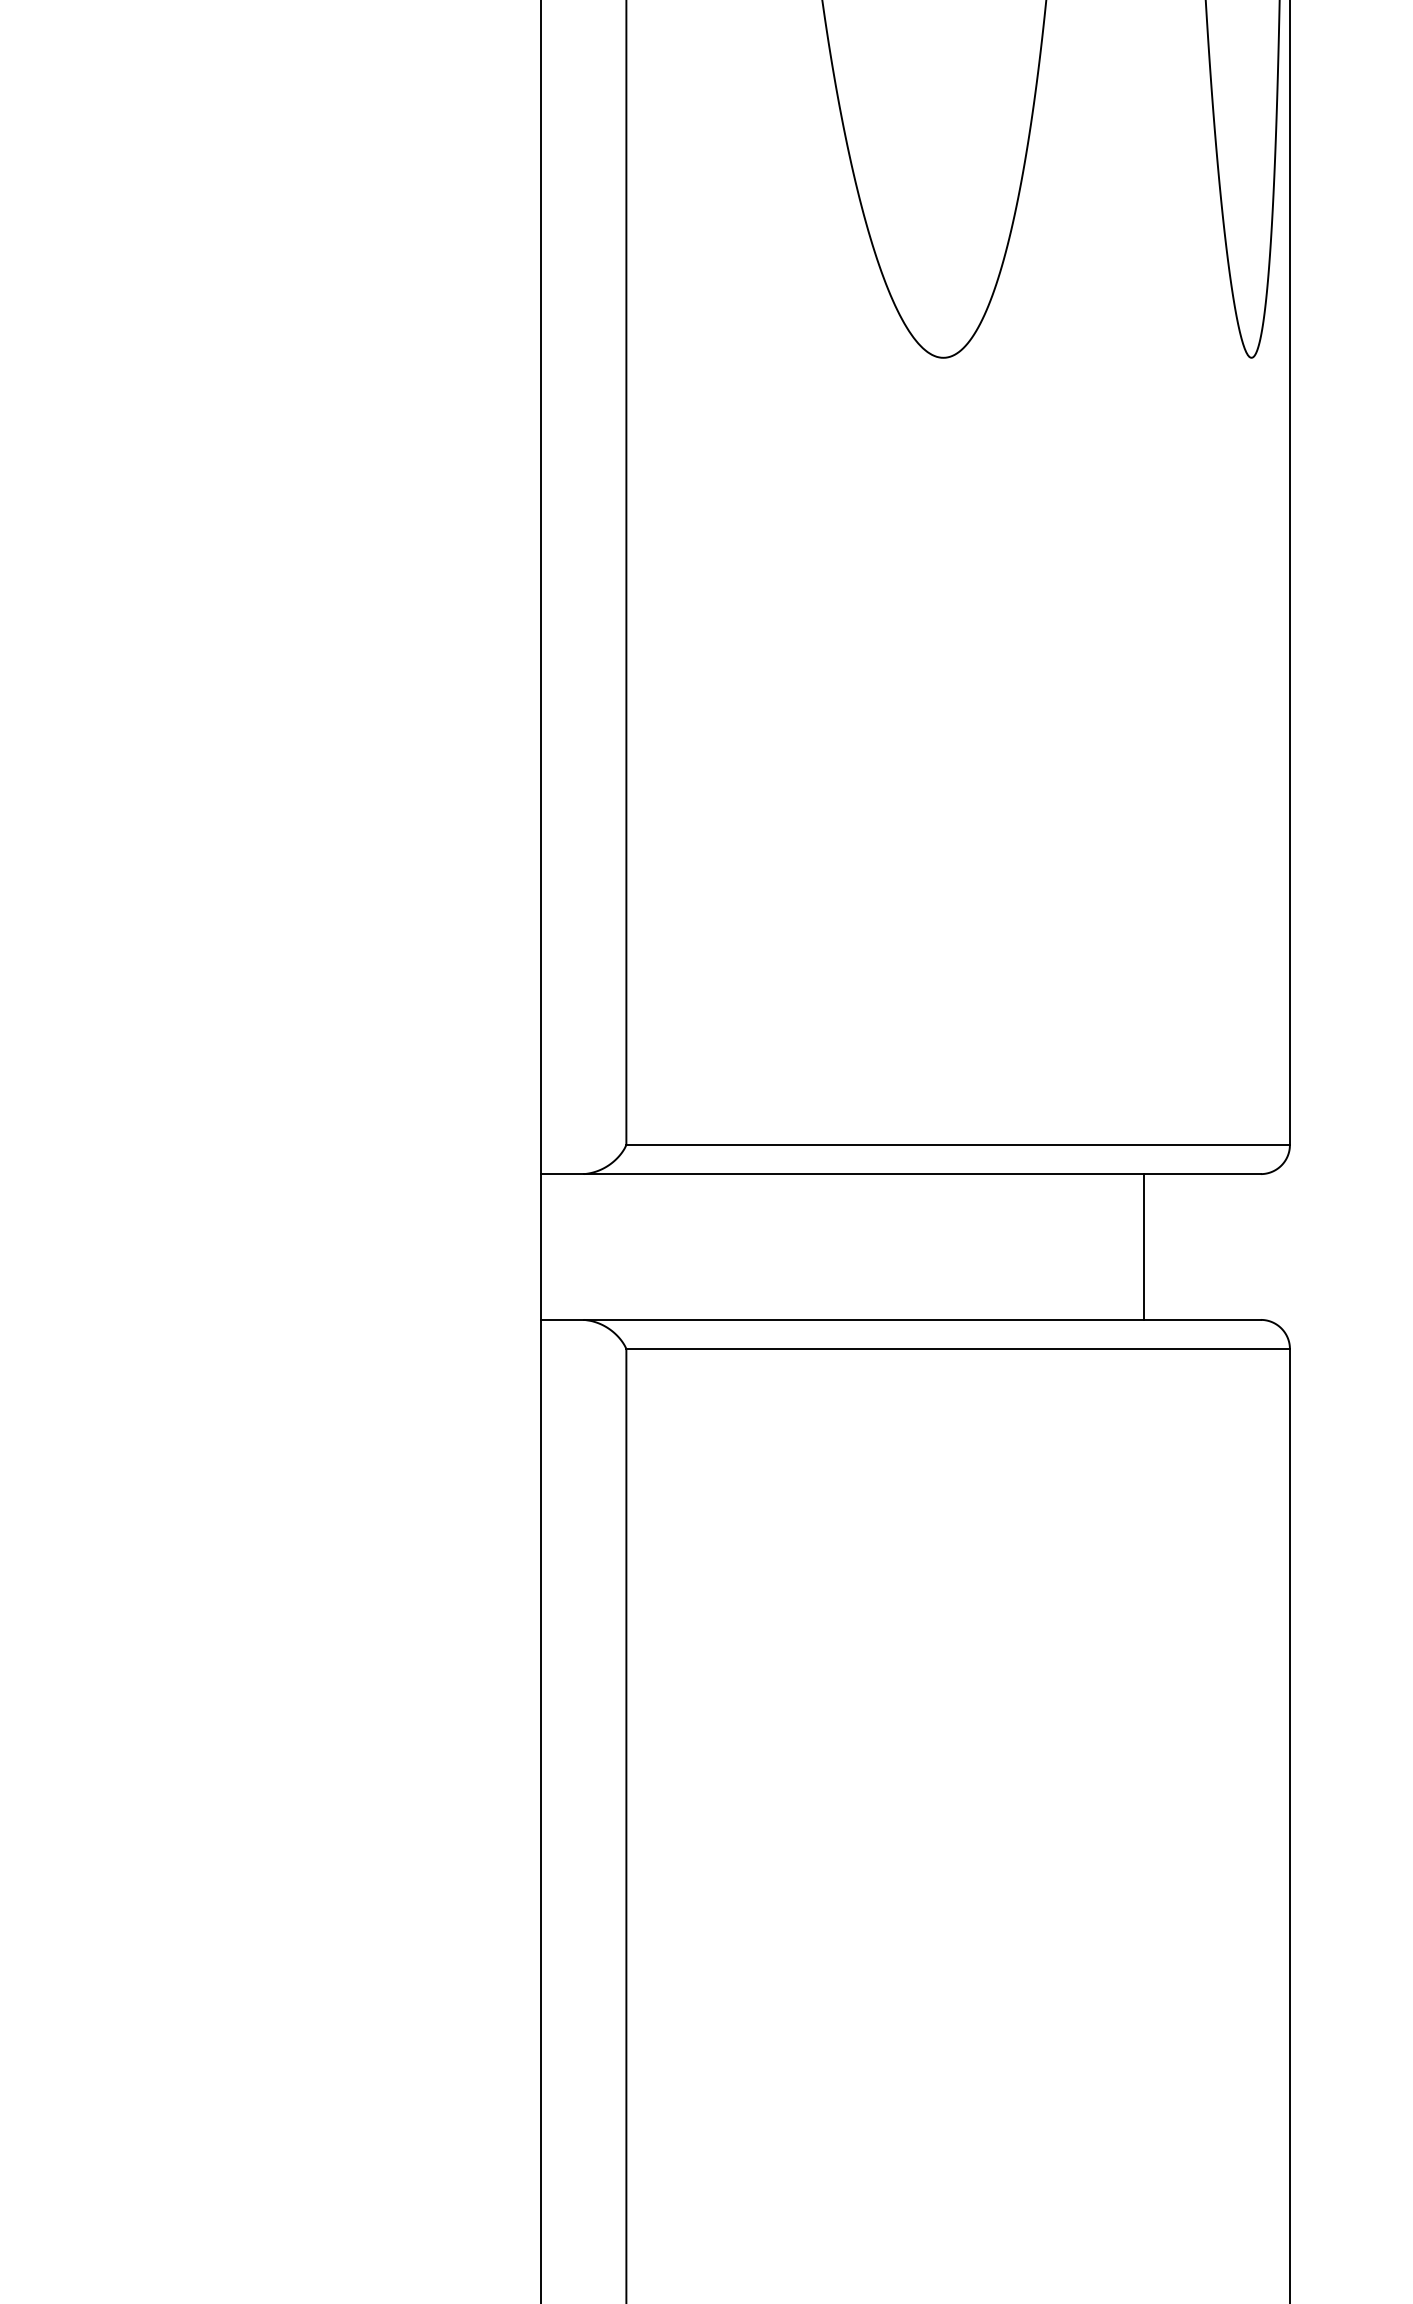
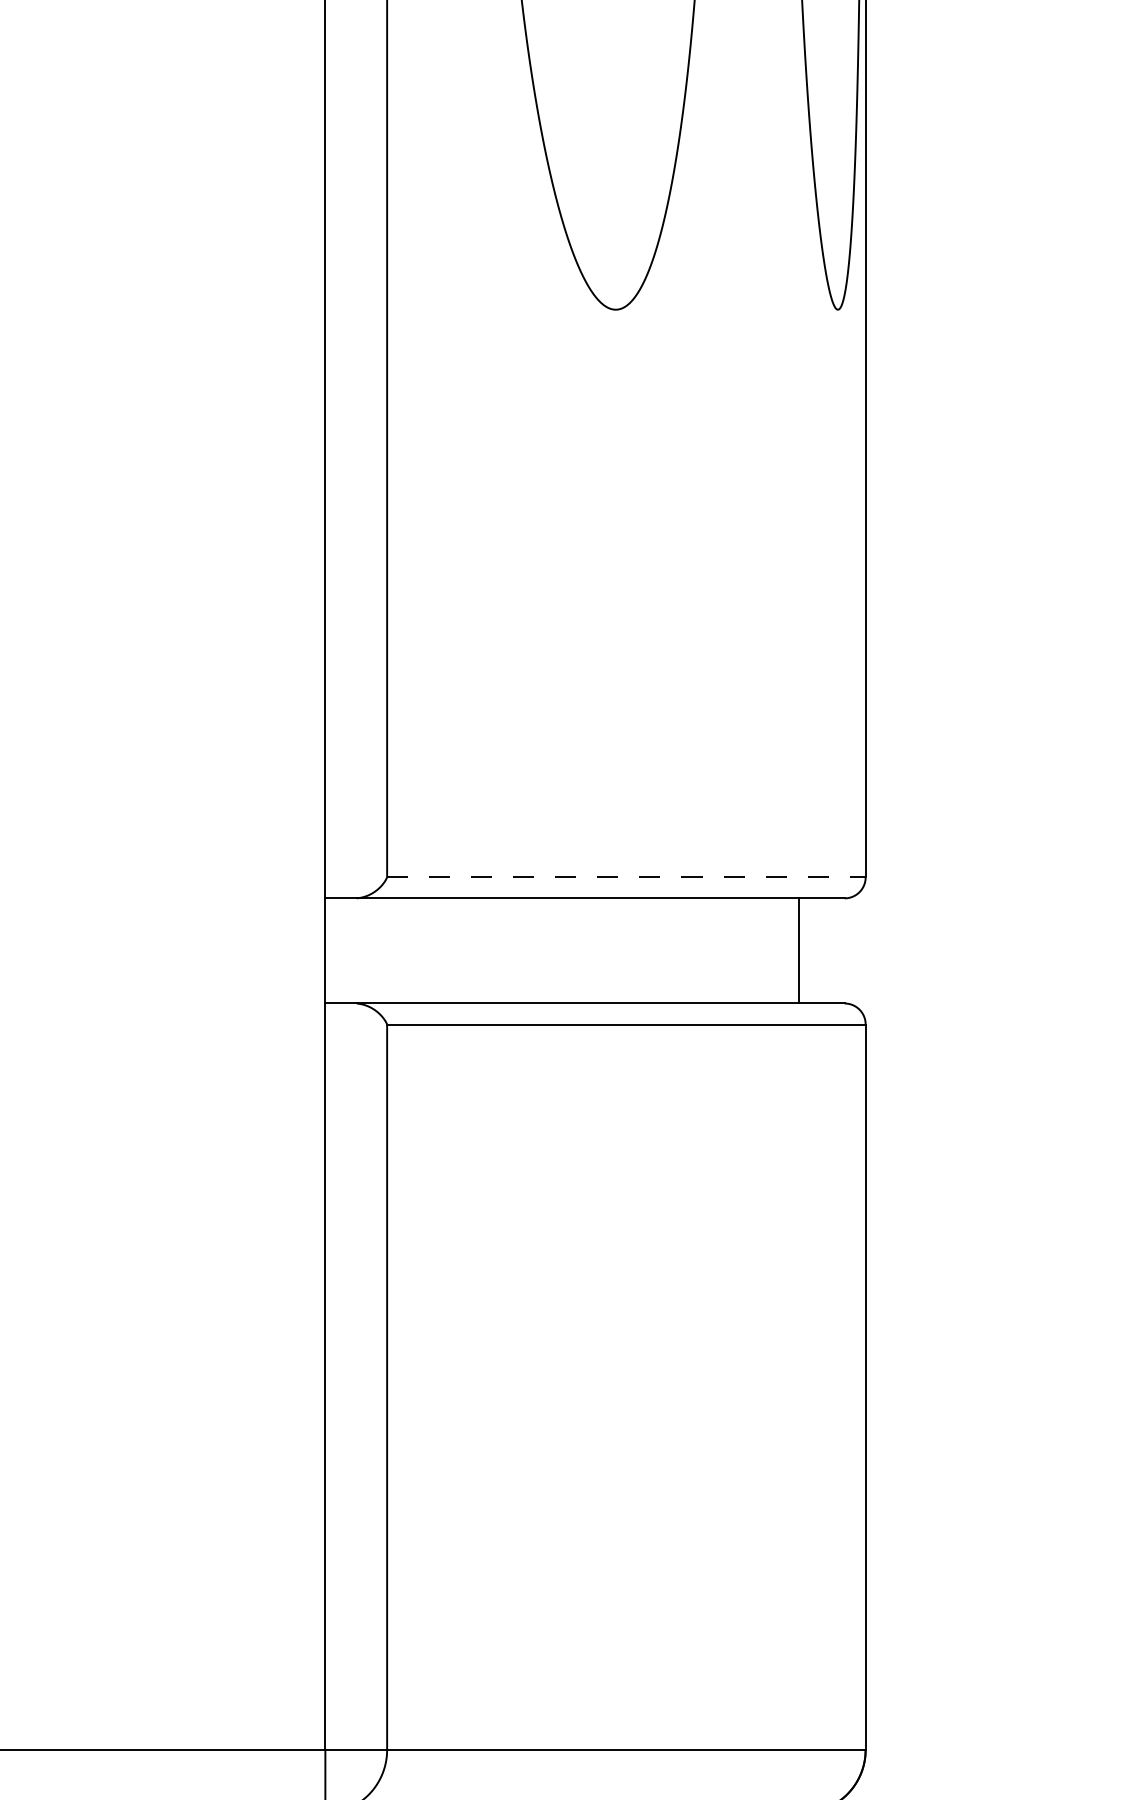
line: (958, 1145) -> (626, 877), solid -> dashed
line: (1144, 1246) -> (798, 950), moved

